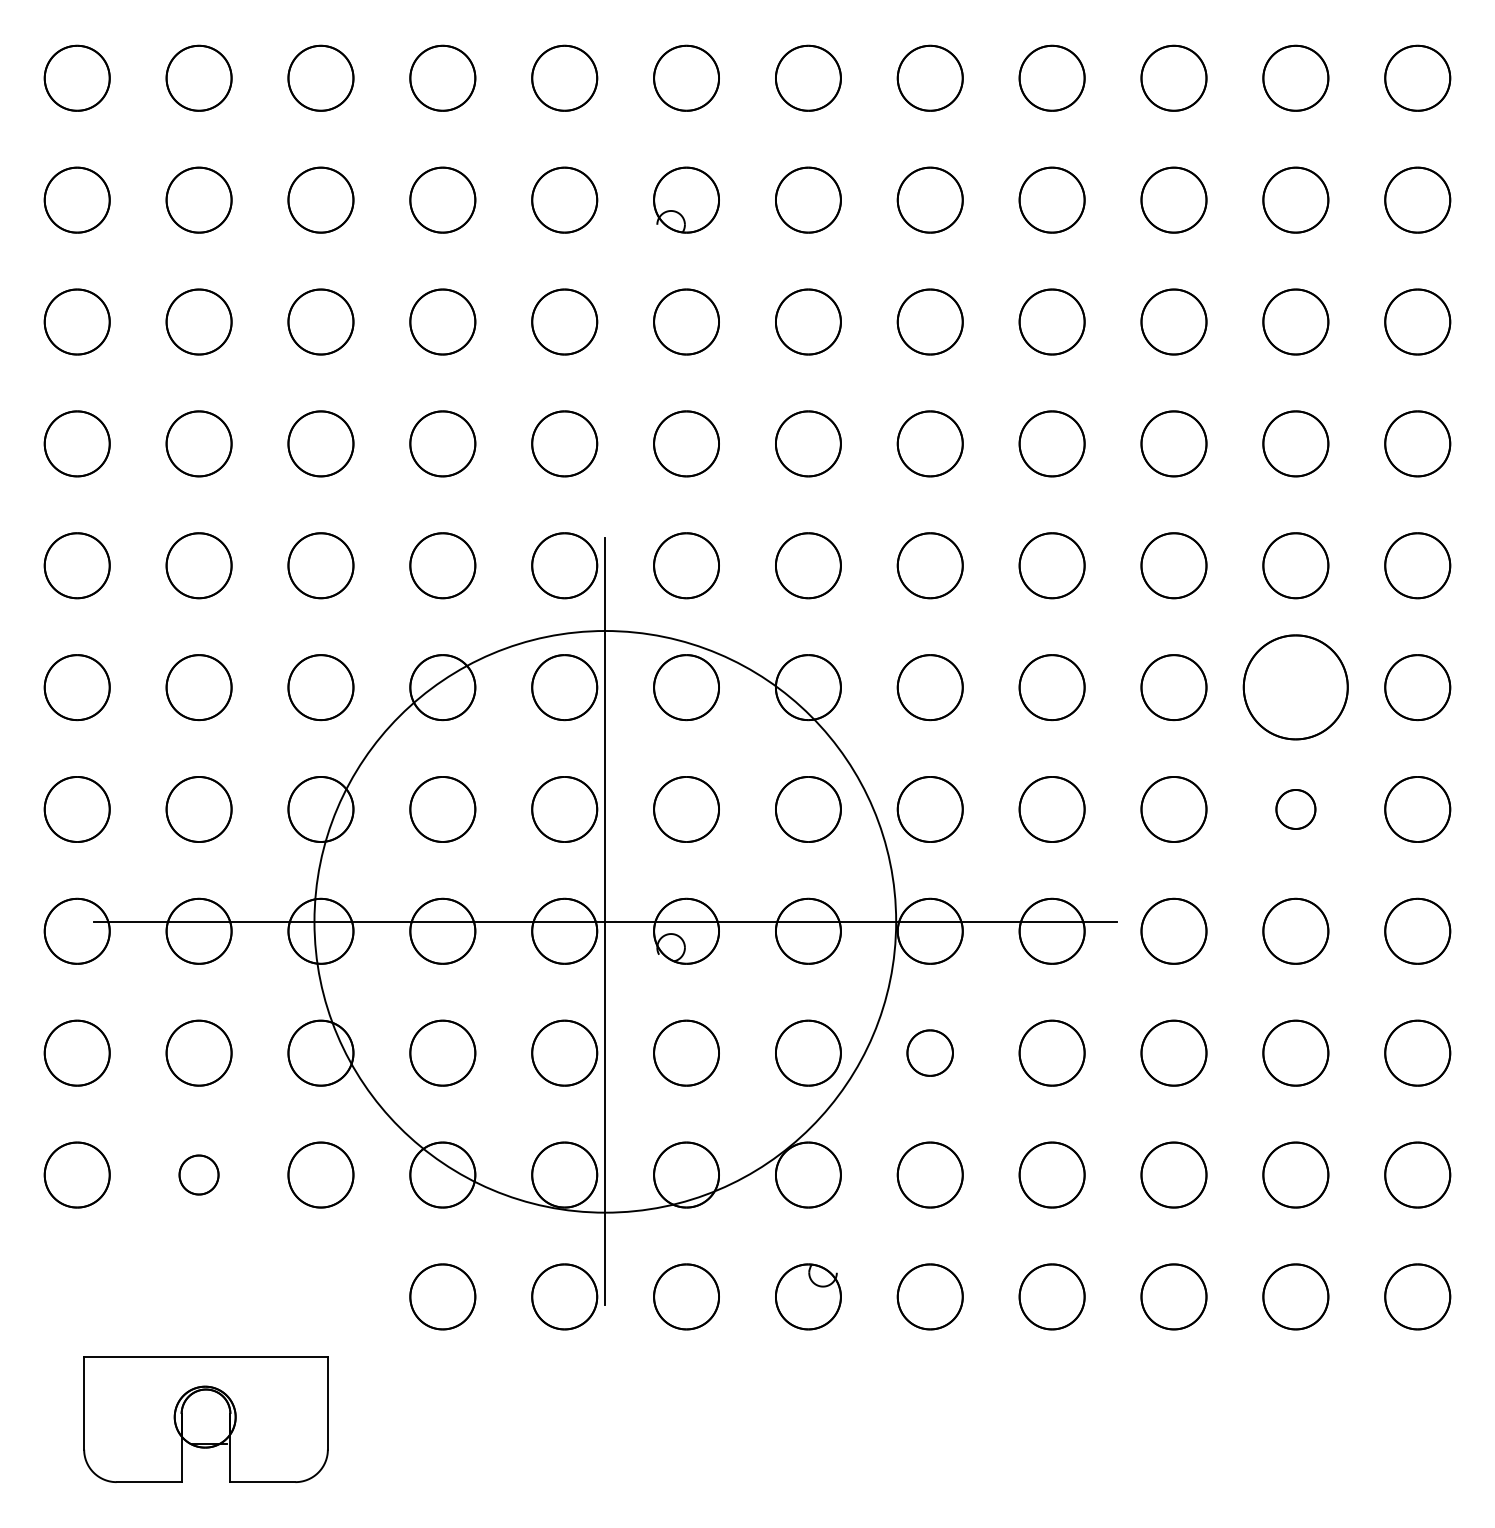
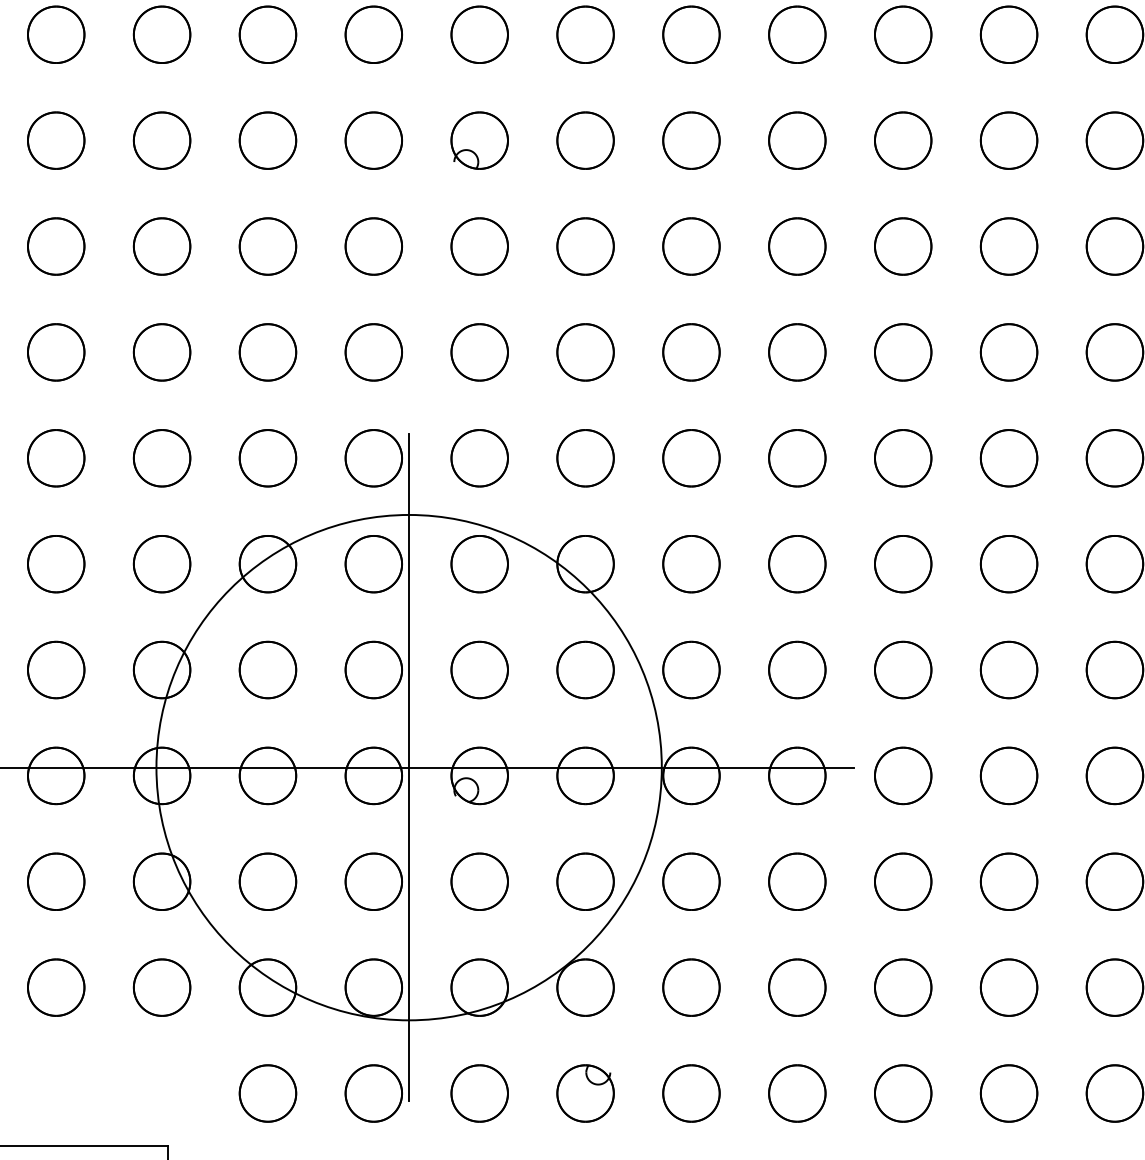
part: (1295, 687) -> (1008, 564), size x0.62
part: (1295, 809) -> (1008, 670), size x1.67
part: (929, 1052) -> (690, 881), size x1.43
part: (198, 1174) -> (55, 987), size x1.67

